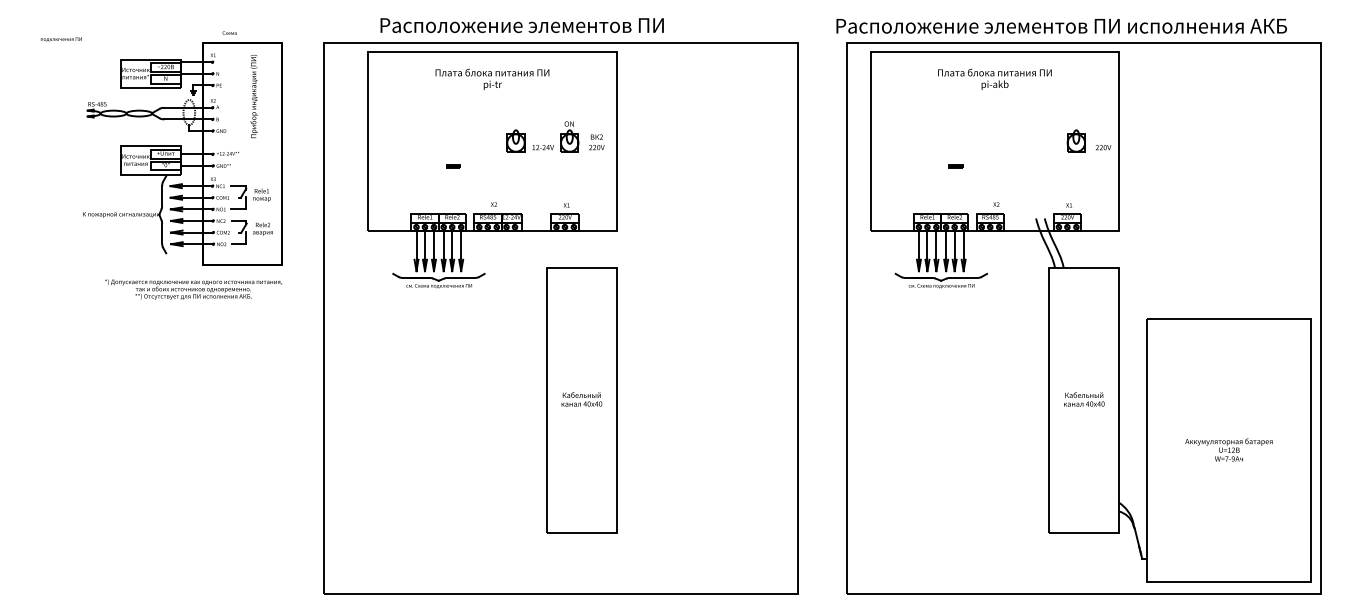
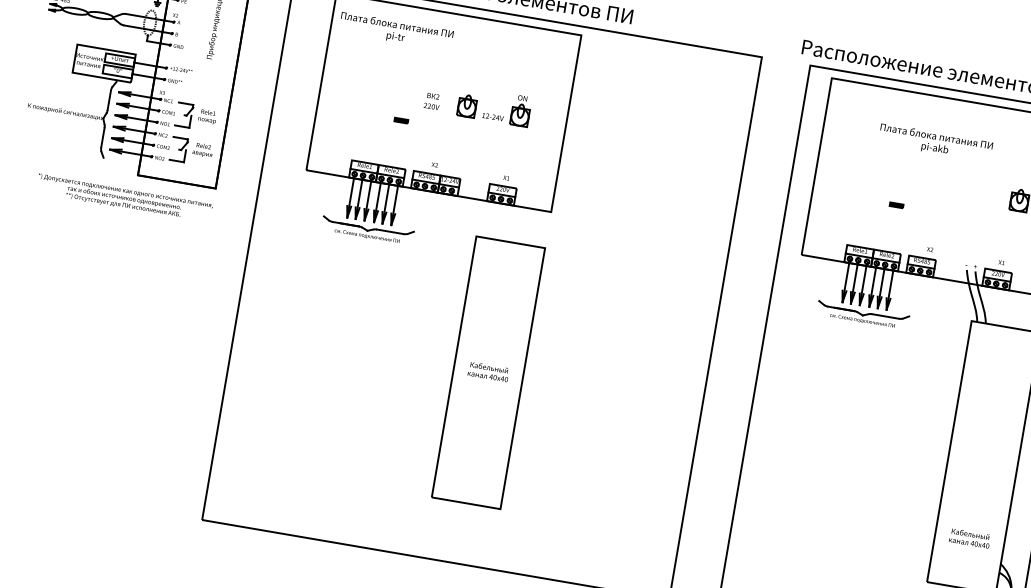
text: (492, 78) -> (396, 30), moved
text: (994, 78) -> (935, 141), moved
text: (596, 142) -> (432, 101), moved
text: (1084, 399) -> (970, 538), moved

